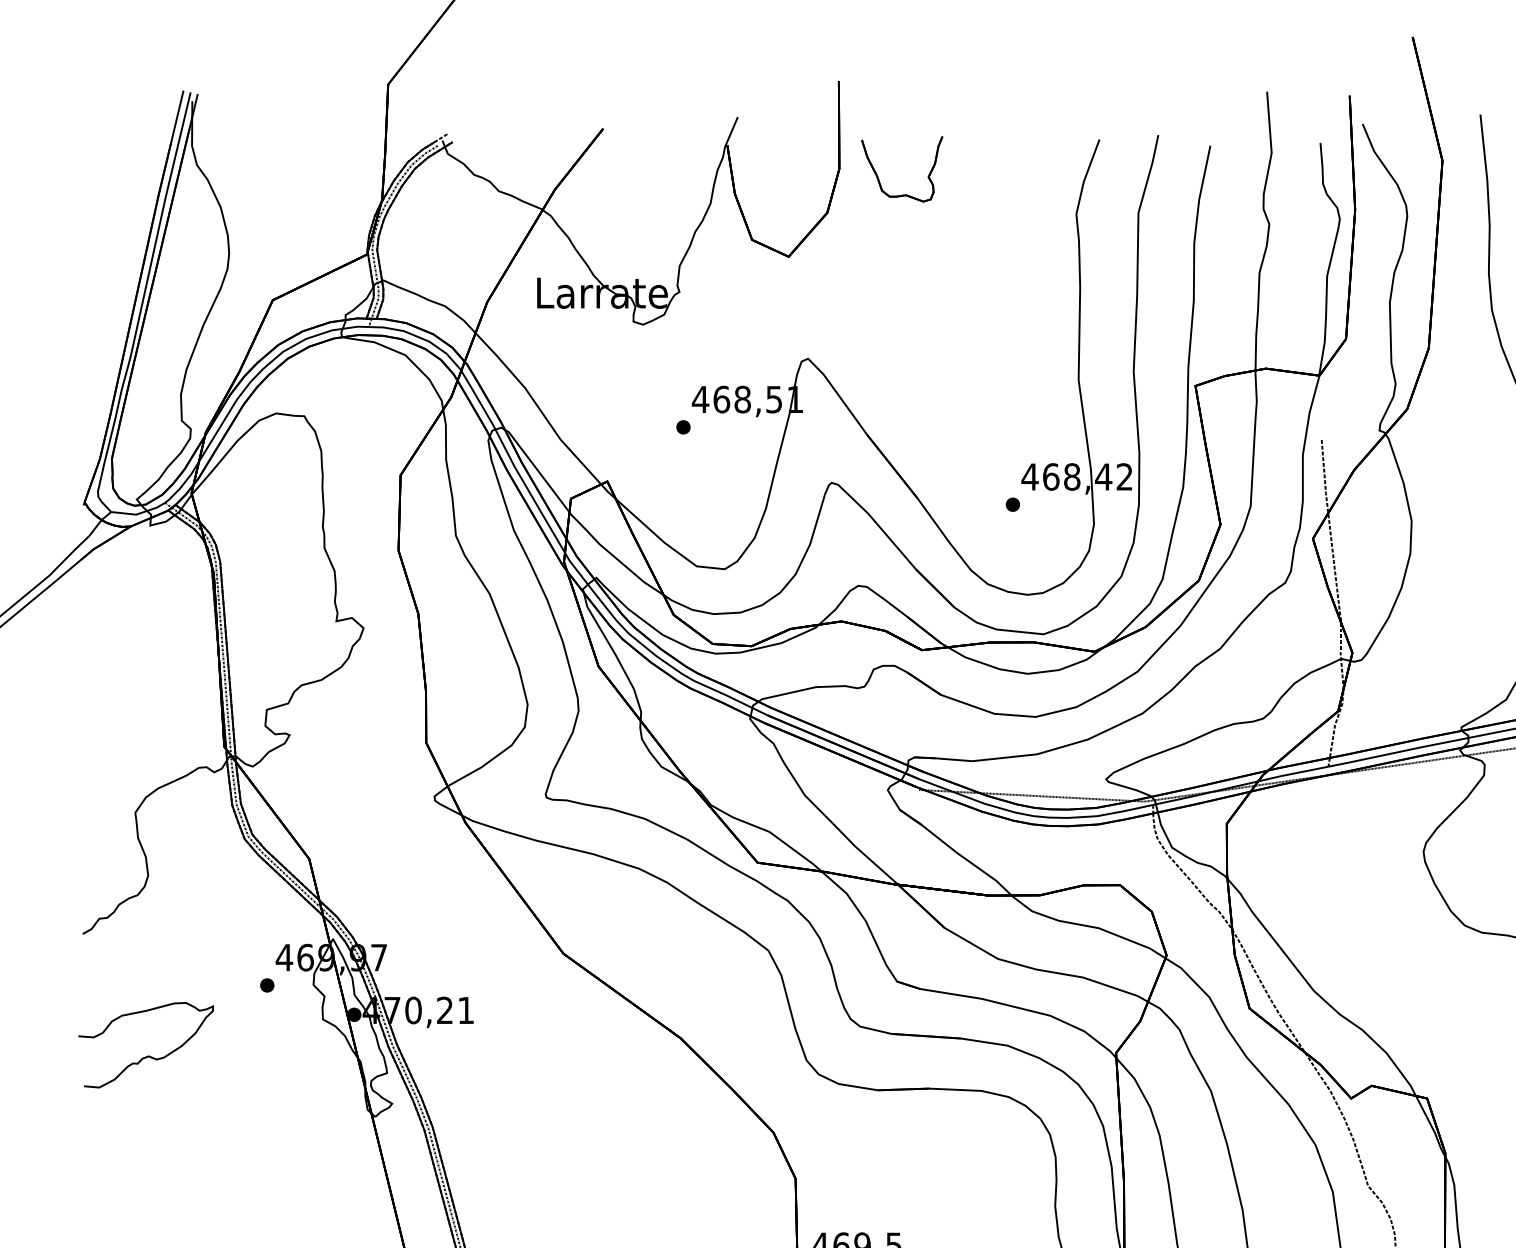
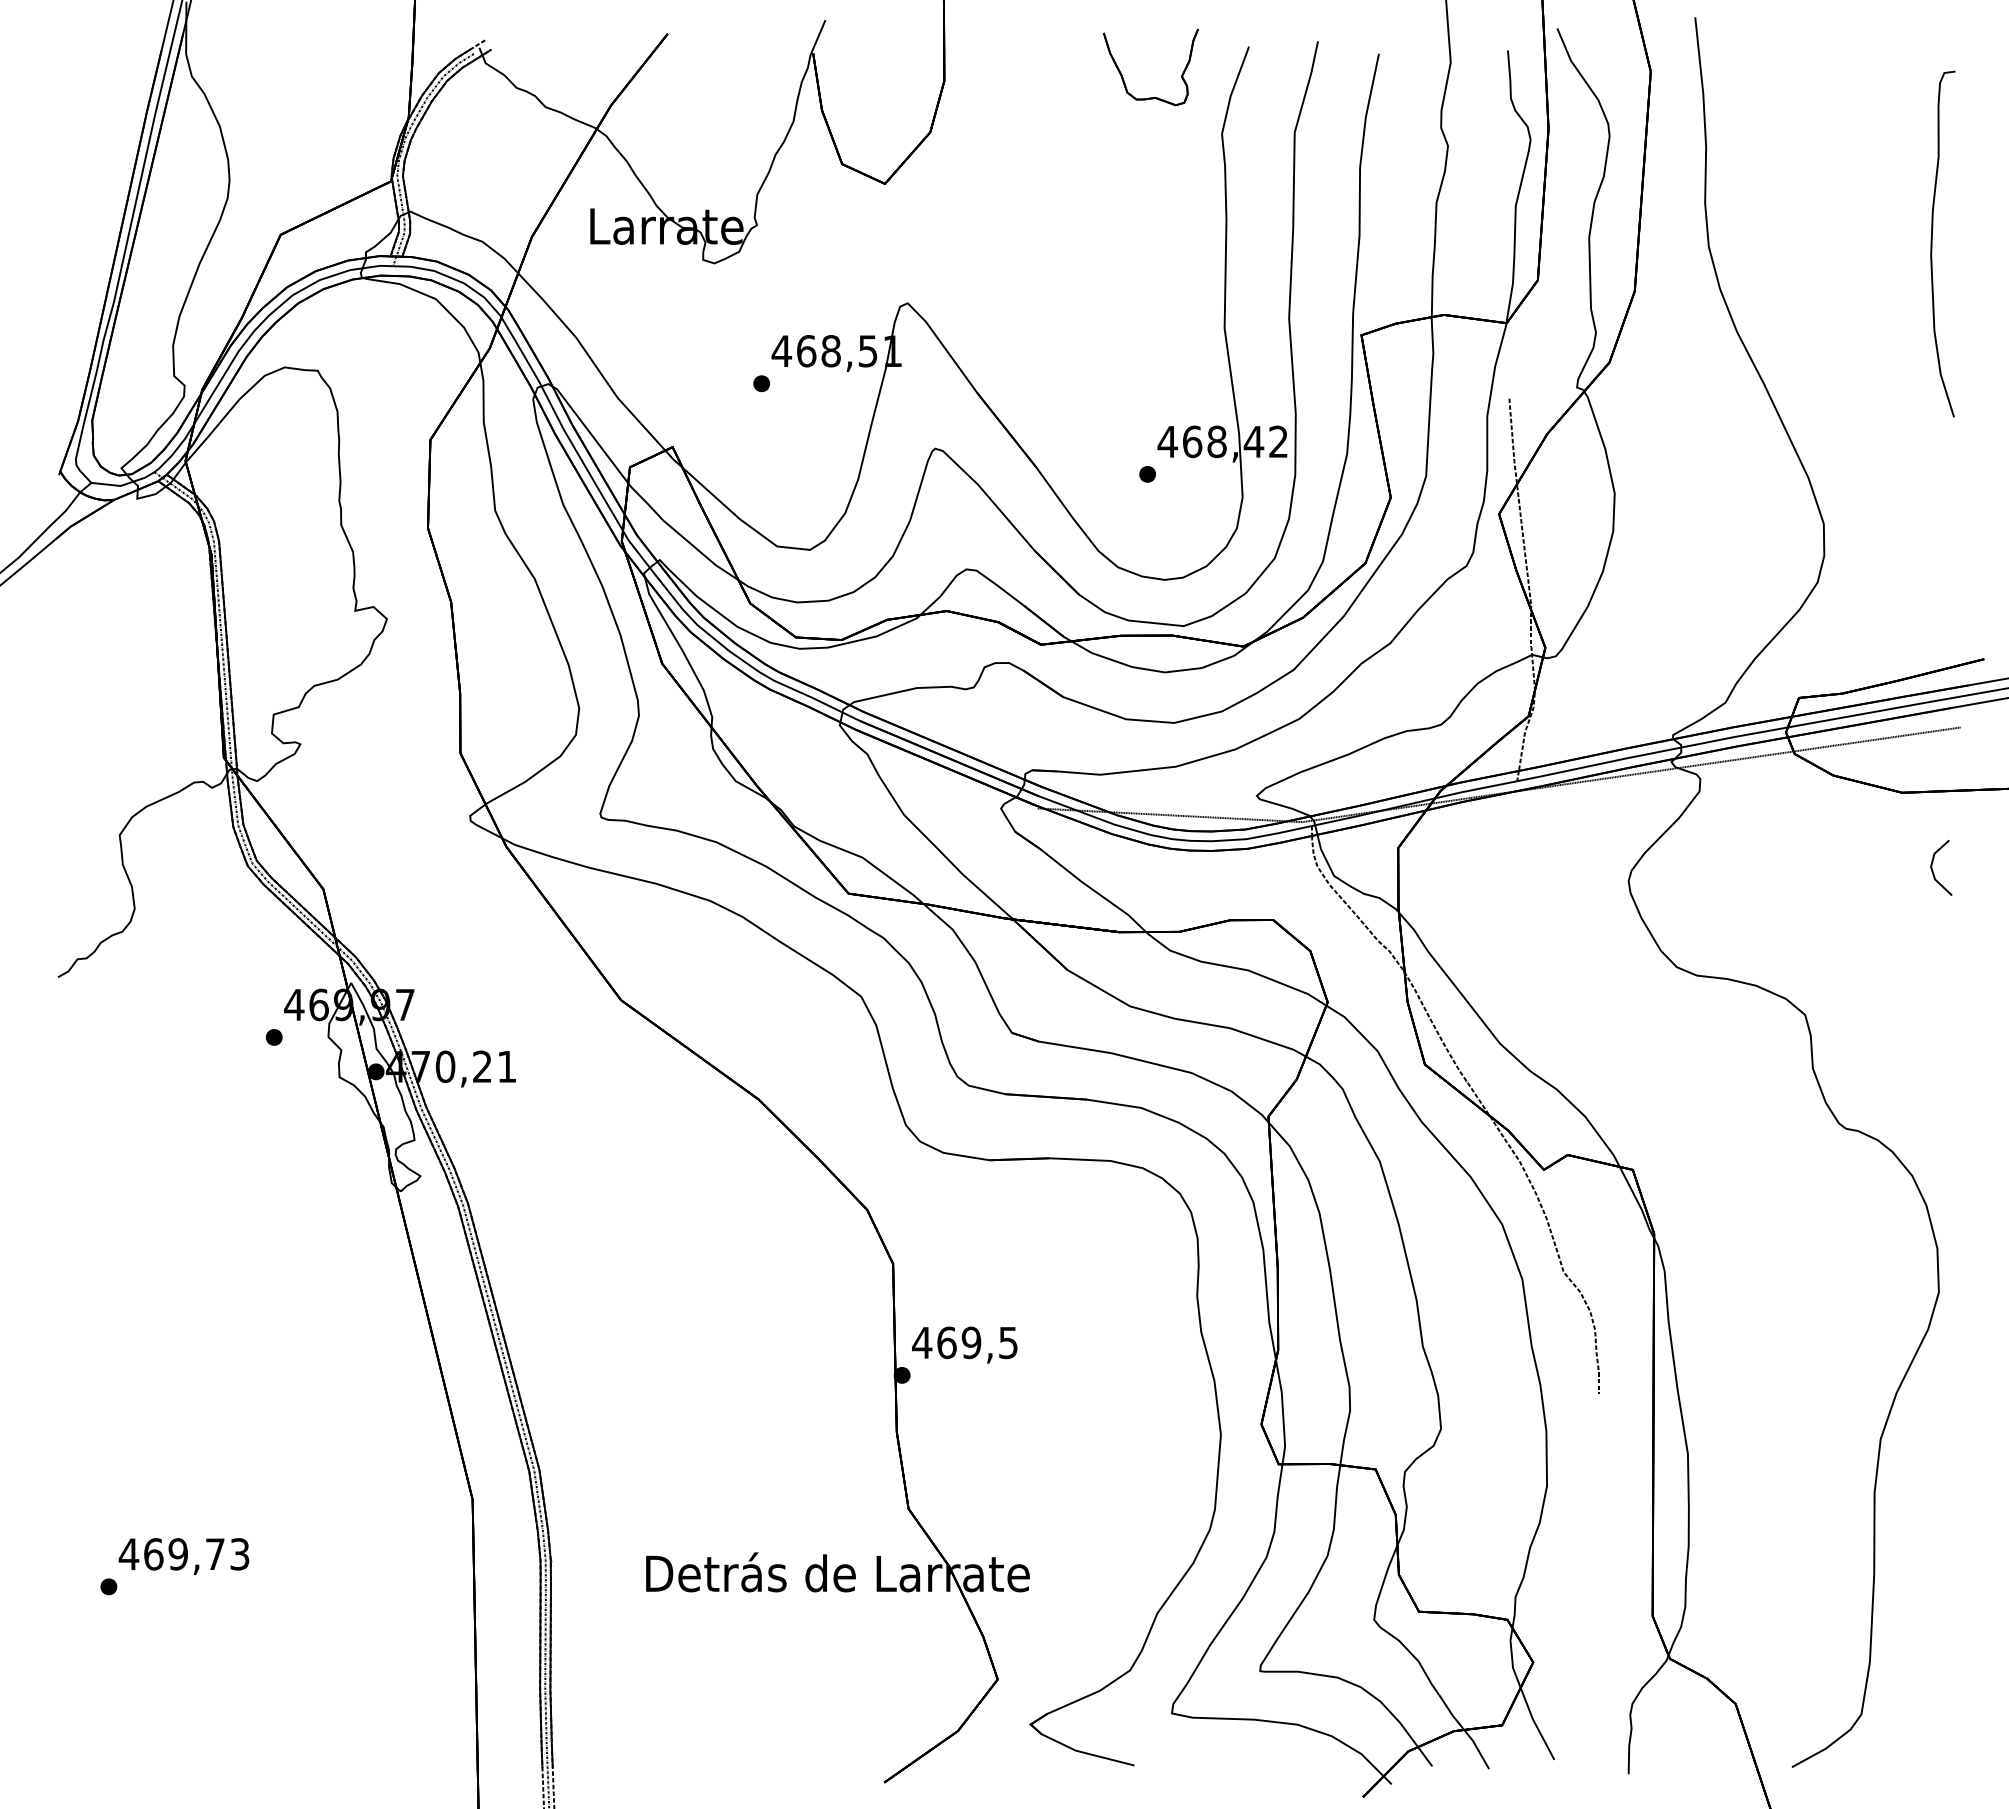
part: (878, 177) -> (1123, 77), moved
curve: (147, 1055) -> (134, 1119), removed

